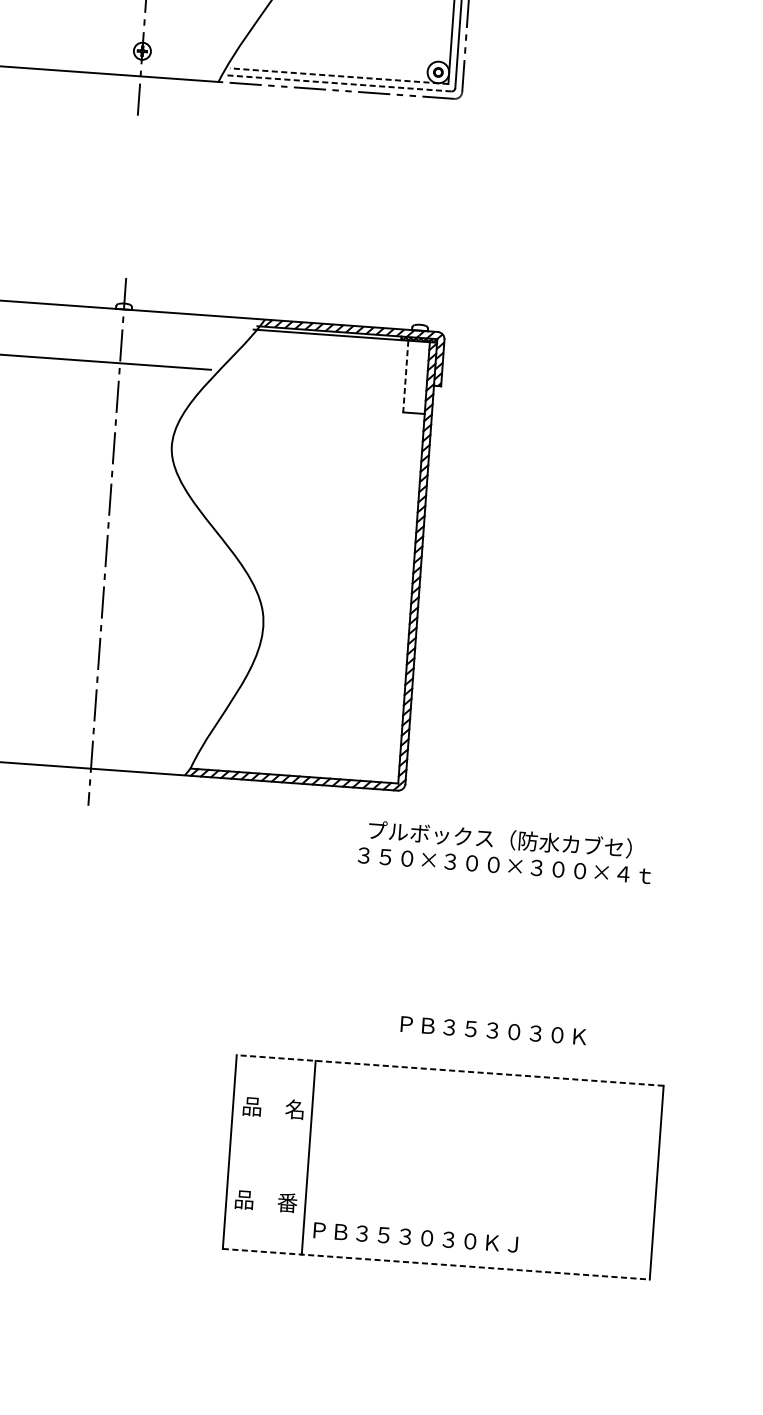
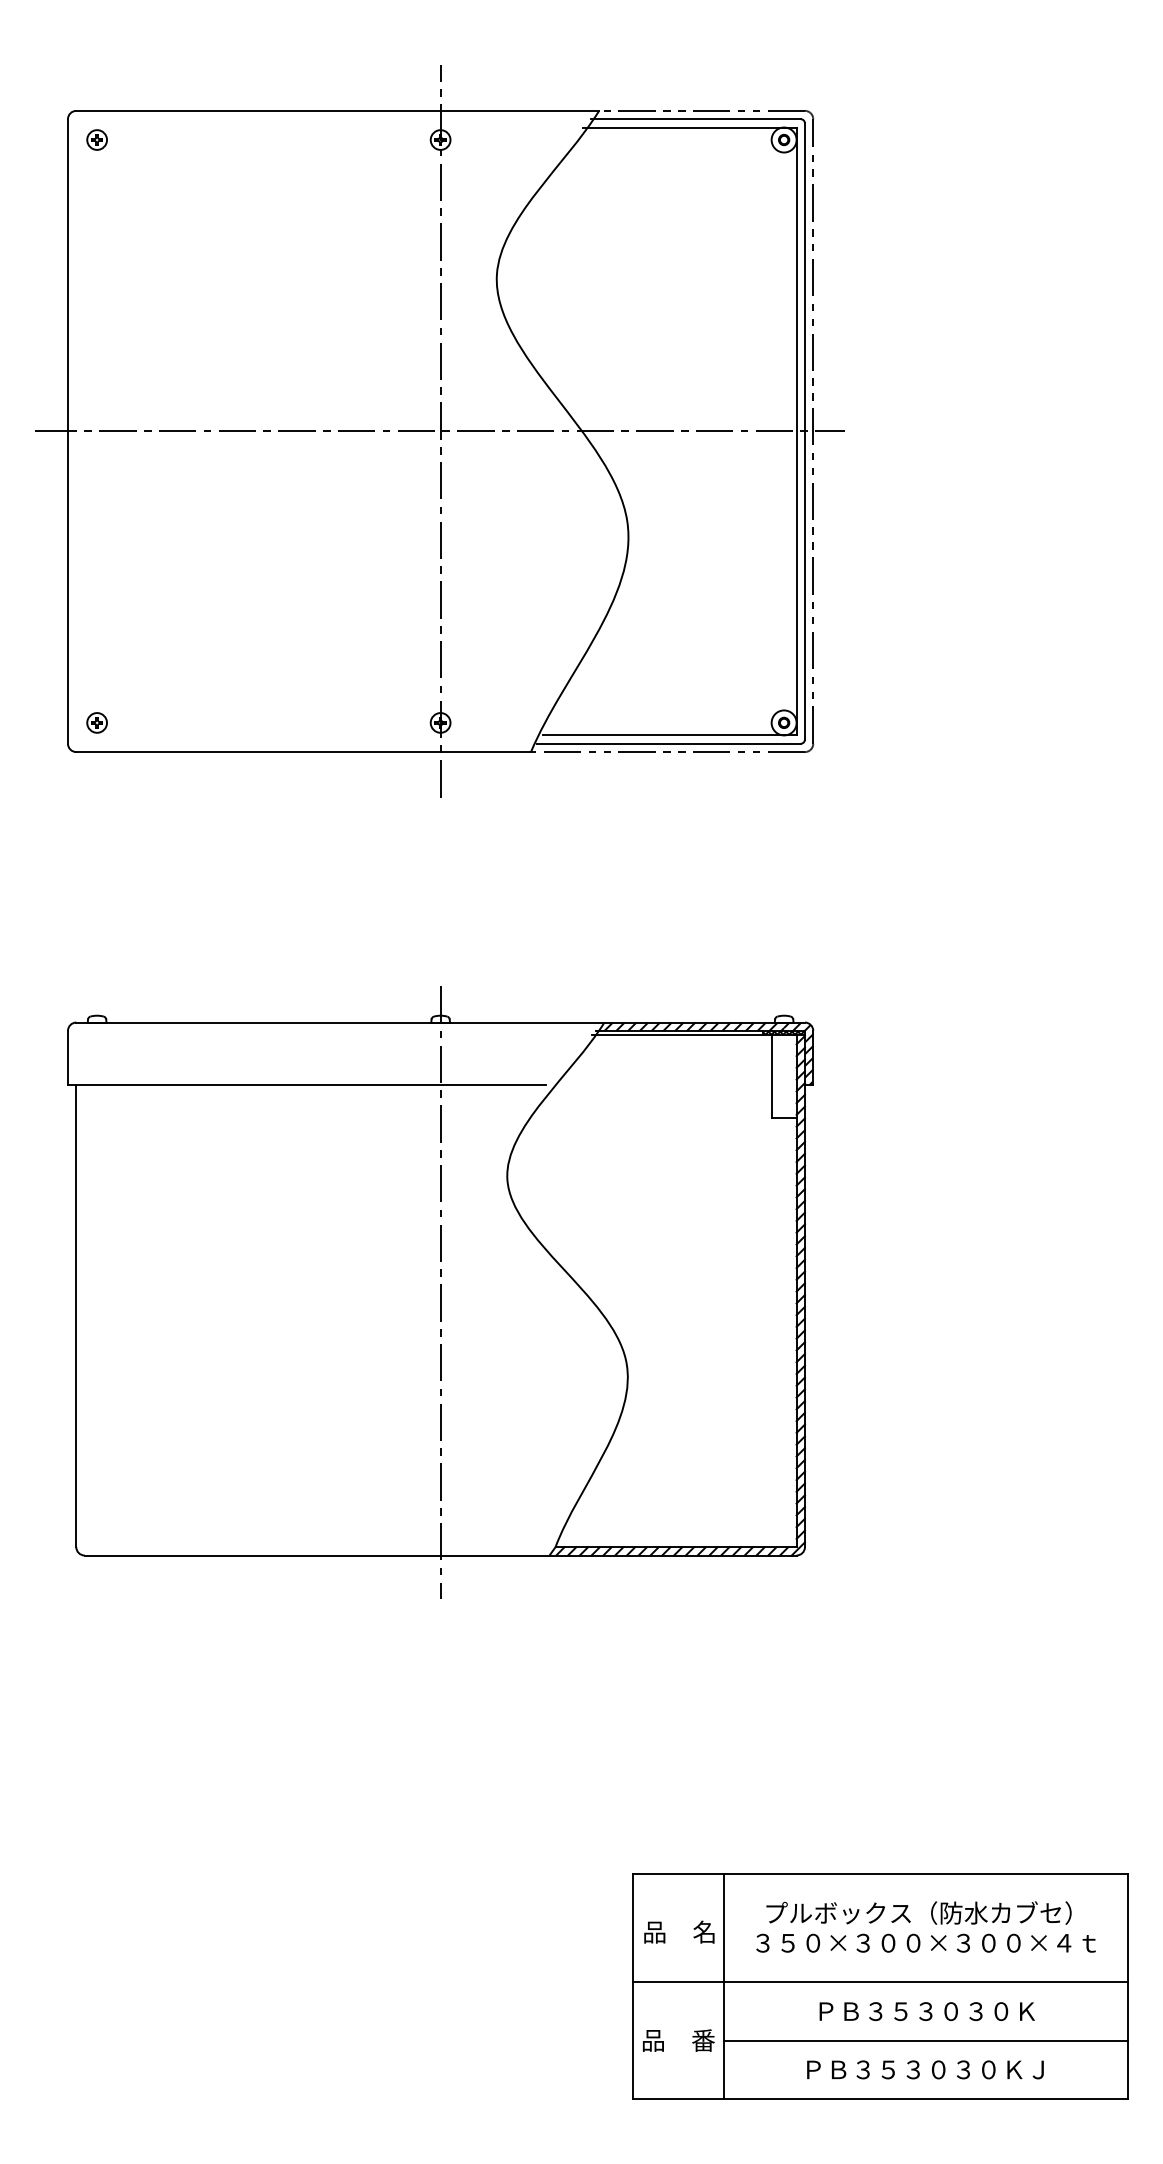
line: (338, 76) -> (669, 735), dashed -> solid
line: (337, 83) -> (668, 743), dashed -> solid
line: (405, 376) -> (771, 1076), dashed -> solid
text: (505, 851) -> (925, 1926), moved
text: (493, 1030) -> (926, 2011), moved
line: (450, 1070) -> (880, 1874), dashed -> solid
line: (443, 1163) -> (880, 1982), added
line: (479, 1216) -> (926, 2040), added
text: (415, 1237) -> (925, 2069), moved
line: (436, 1264) -> (880, 2099), dashed -> solid

